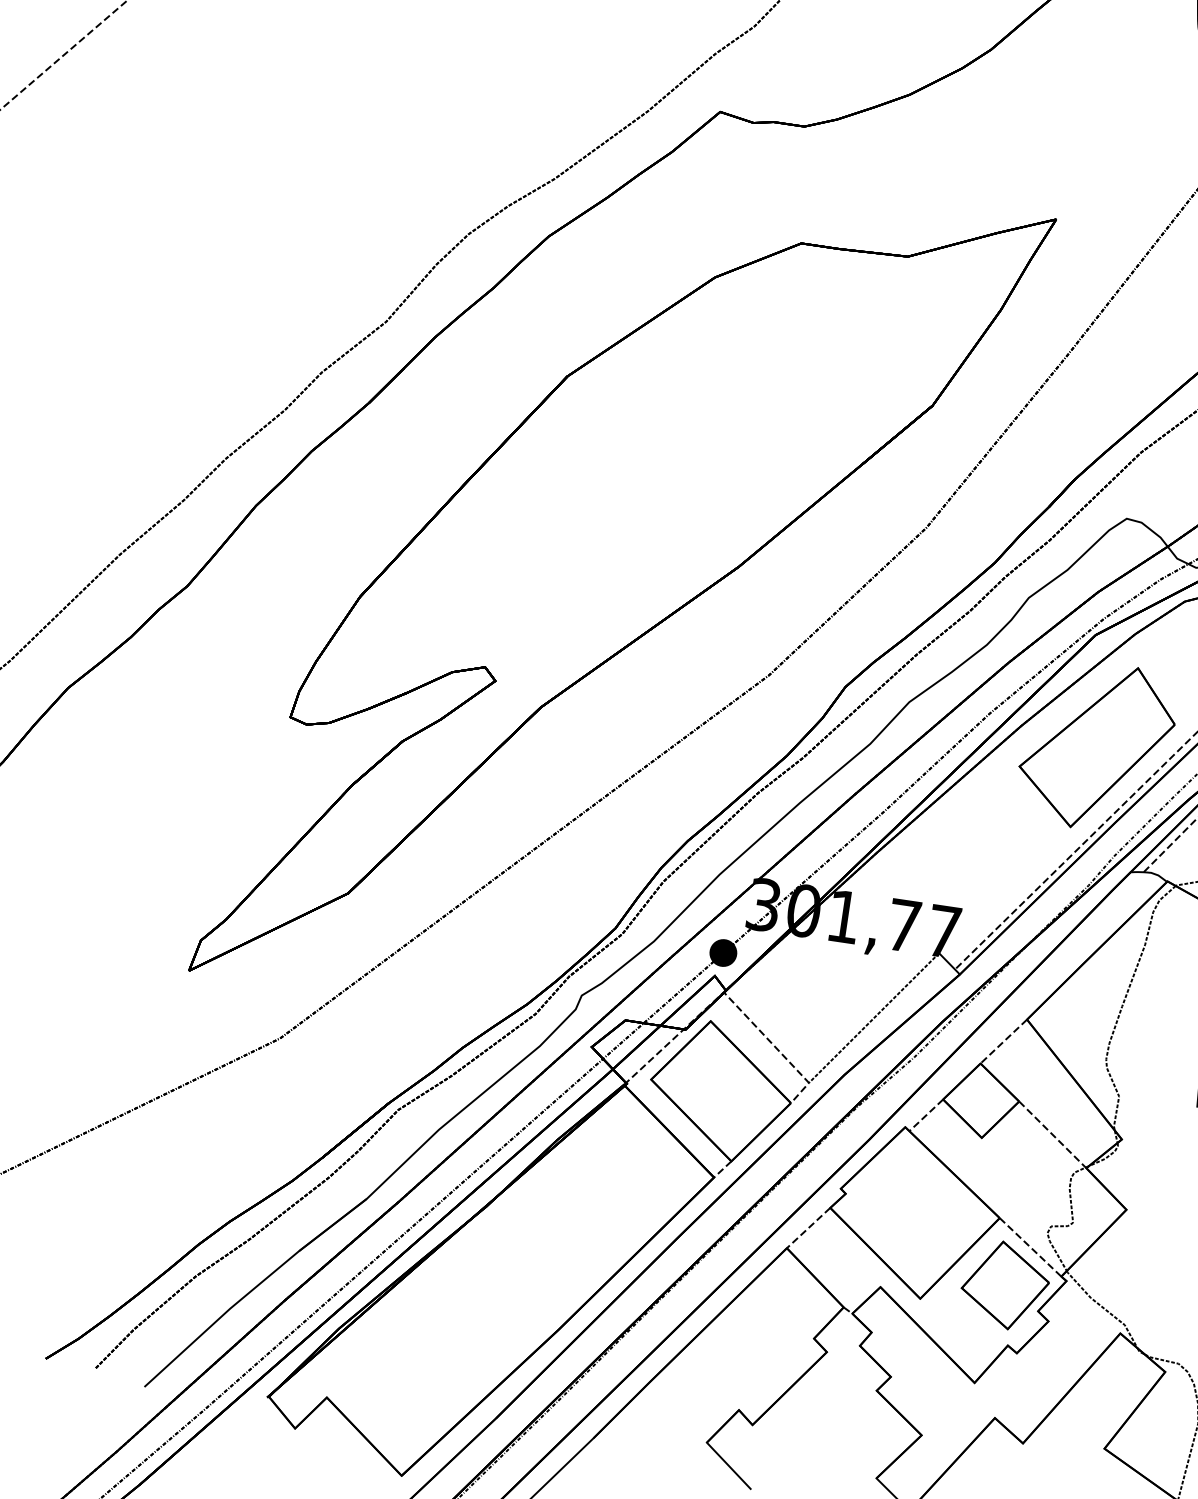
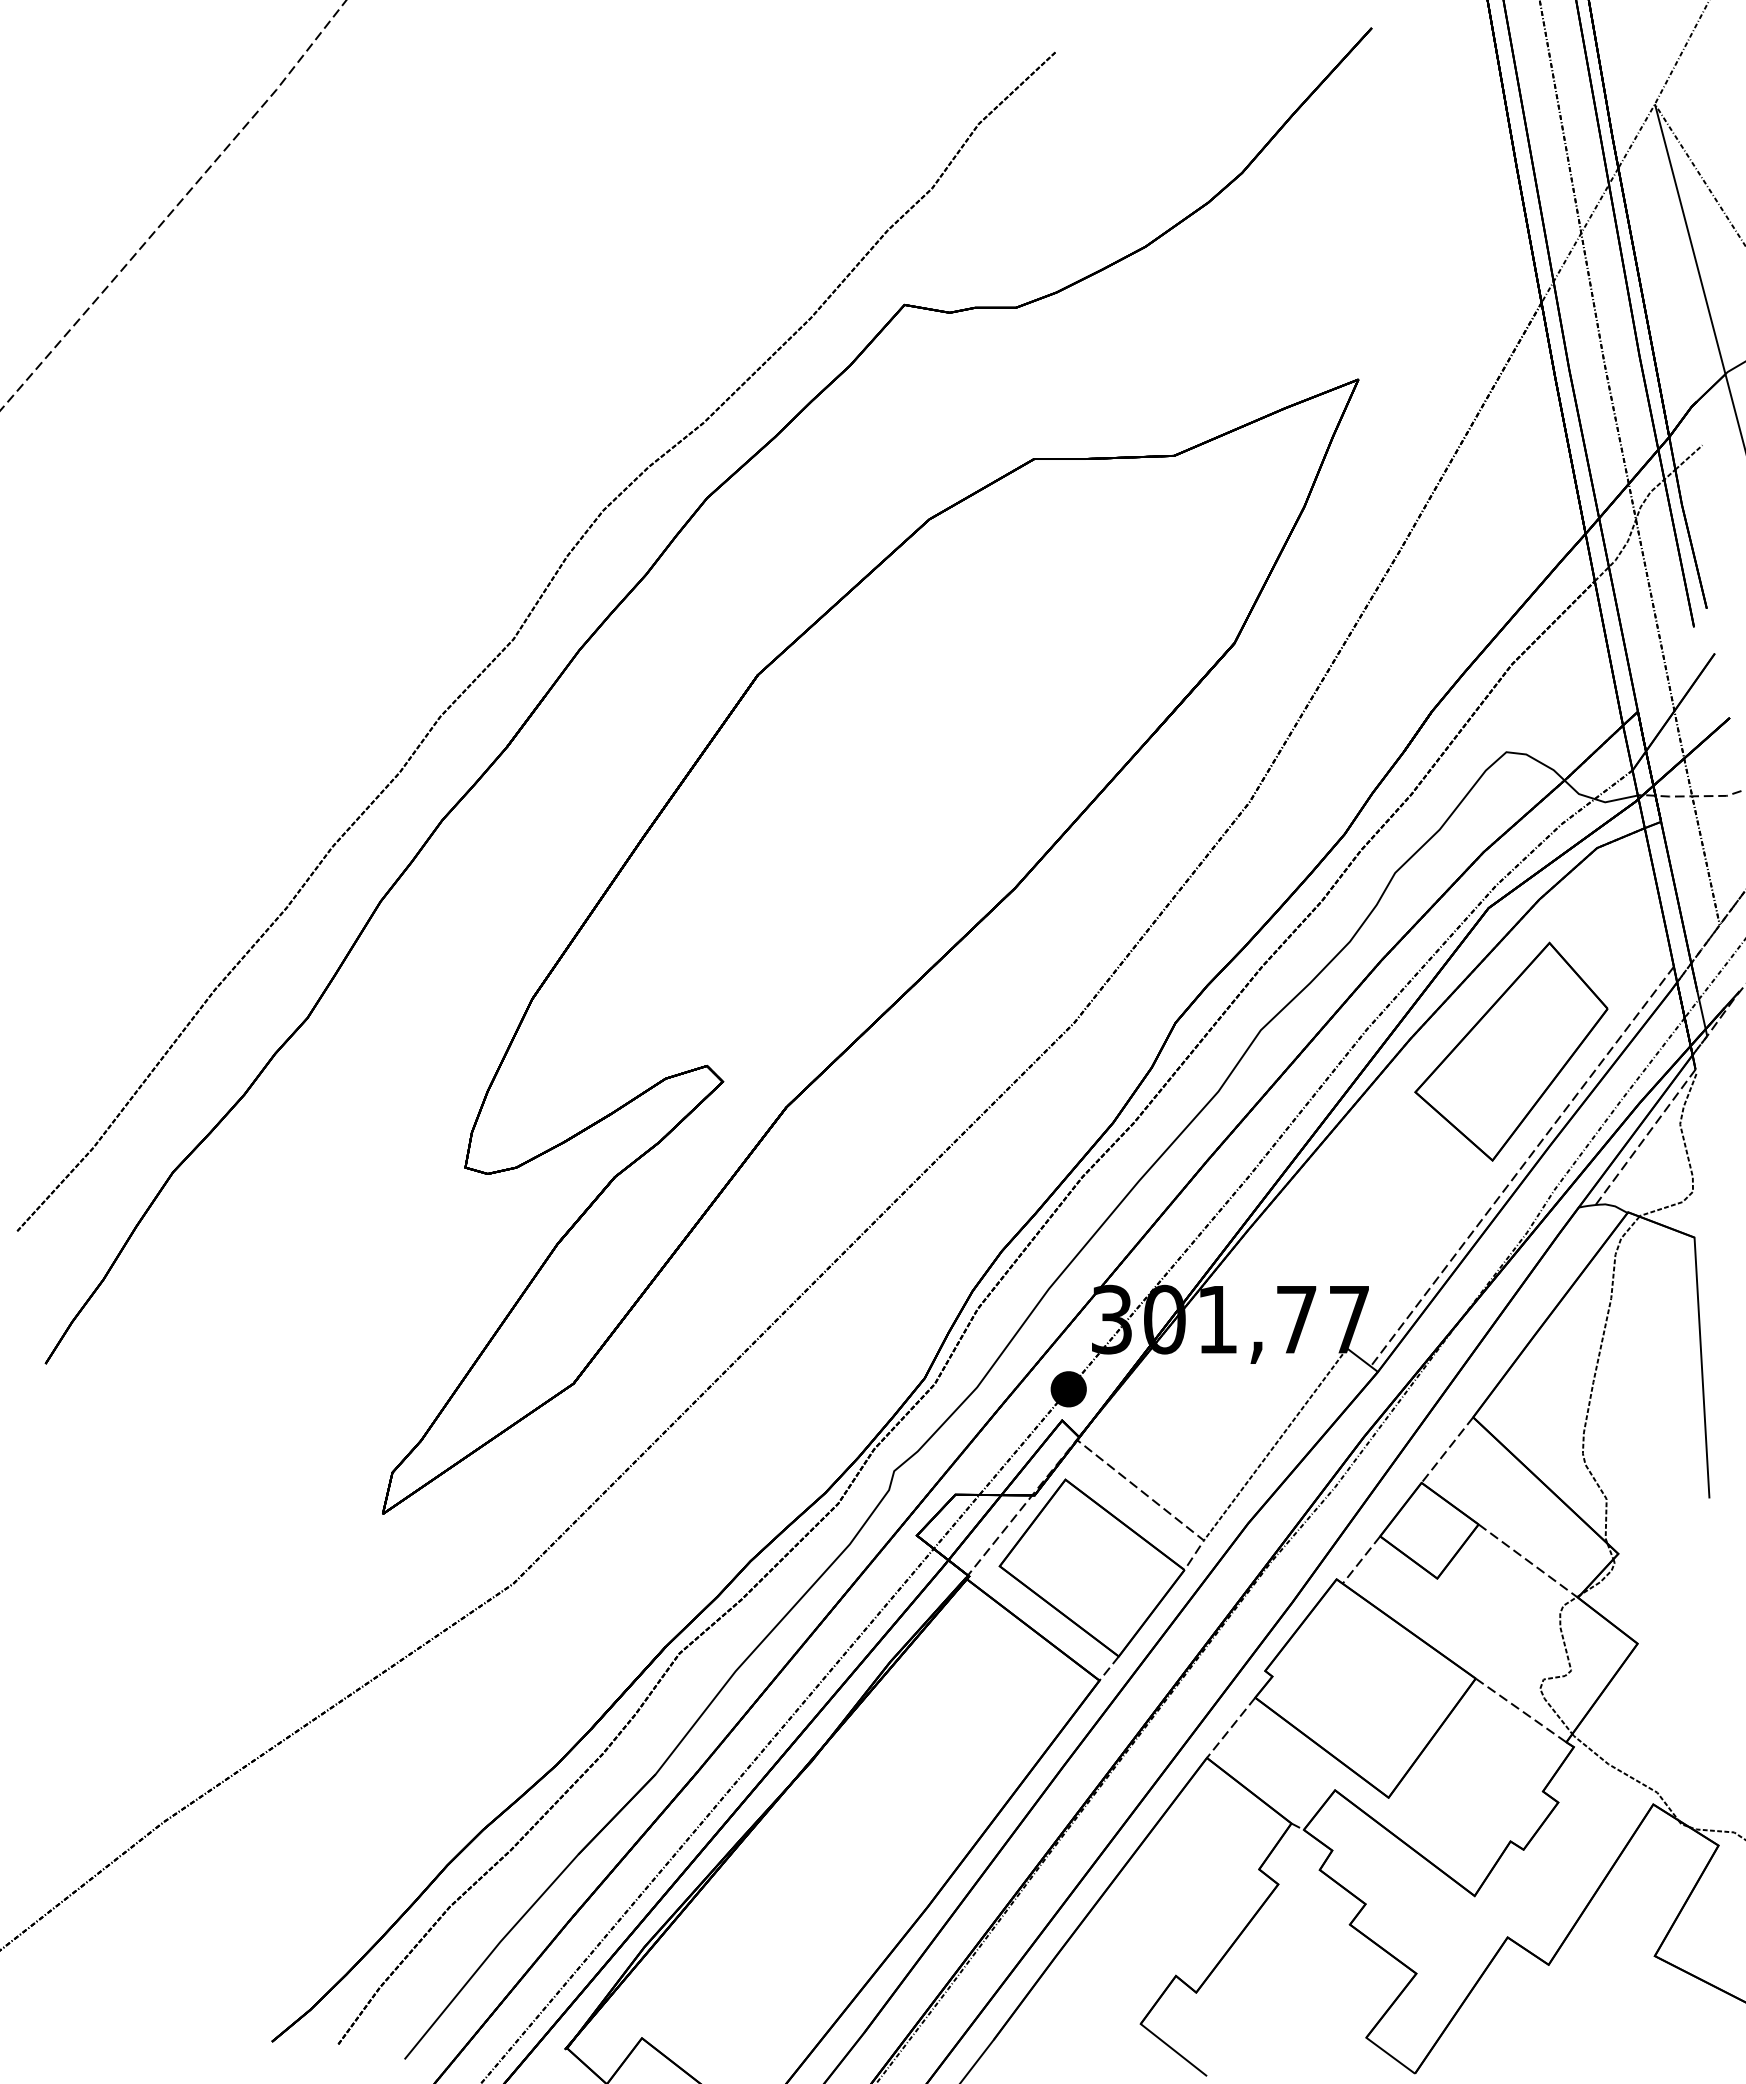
part: (1005, 1285) -> (1495, 1764), removed

